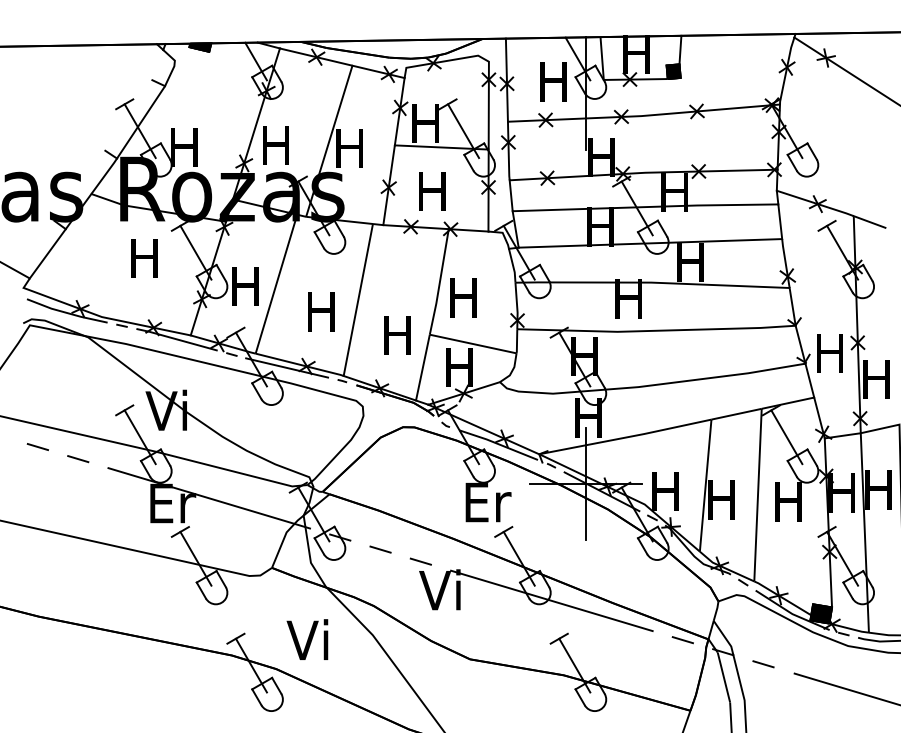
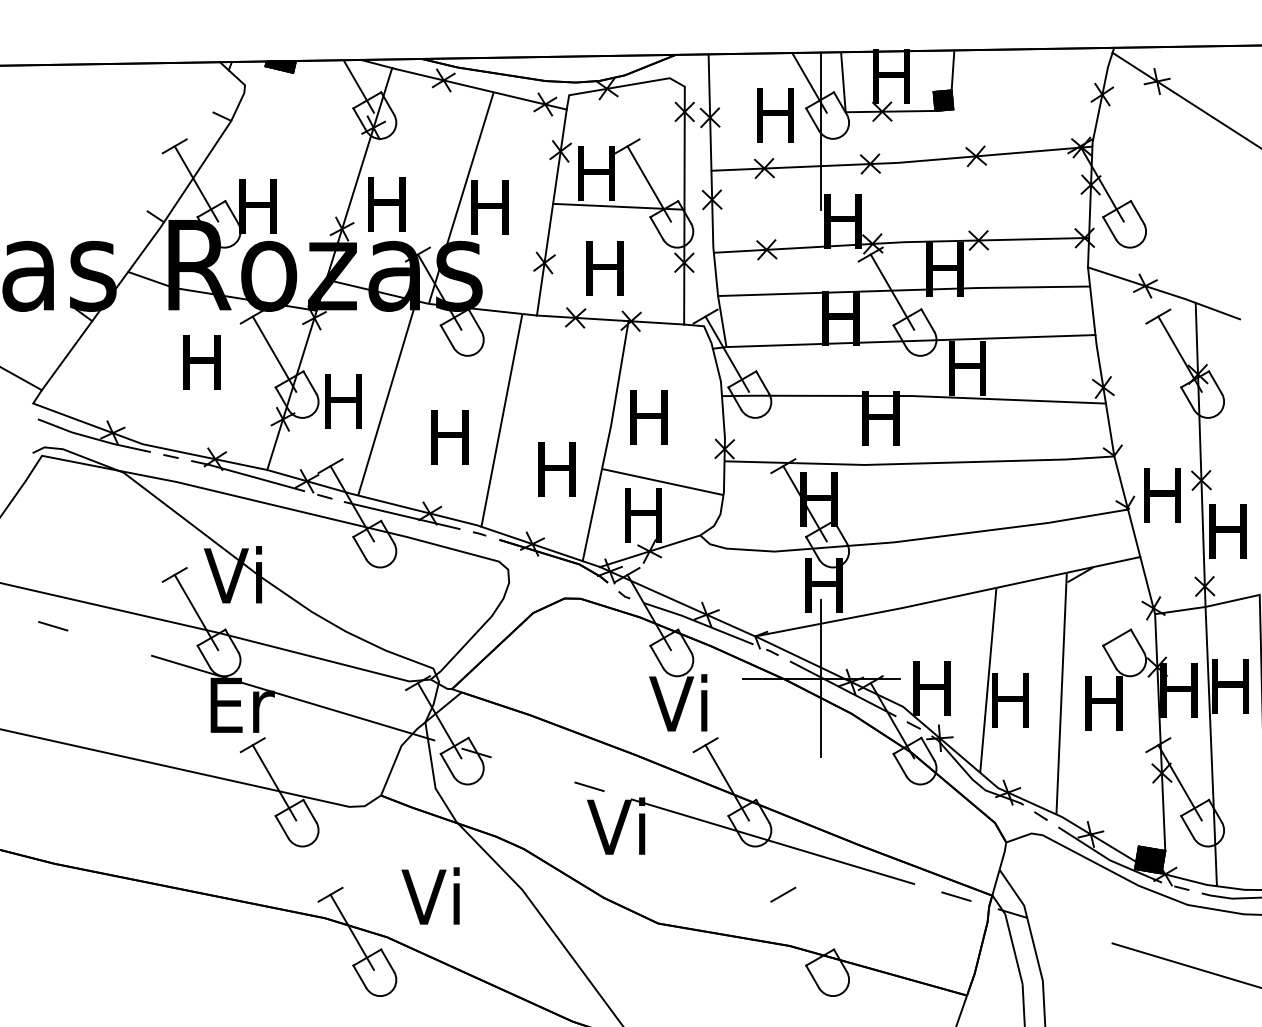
line: (786, 437) -> (1101, 612), removed
line: (78, 458) -> (109, 642), removed
text: (487, 501) -> (682, 702), Er -> Vi
line: (380, 549) -> (532, 769), removed
line: (574, 664) -> (804, 931), removed
line: (763, 664) -> (1069, 930), removed

